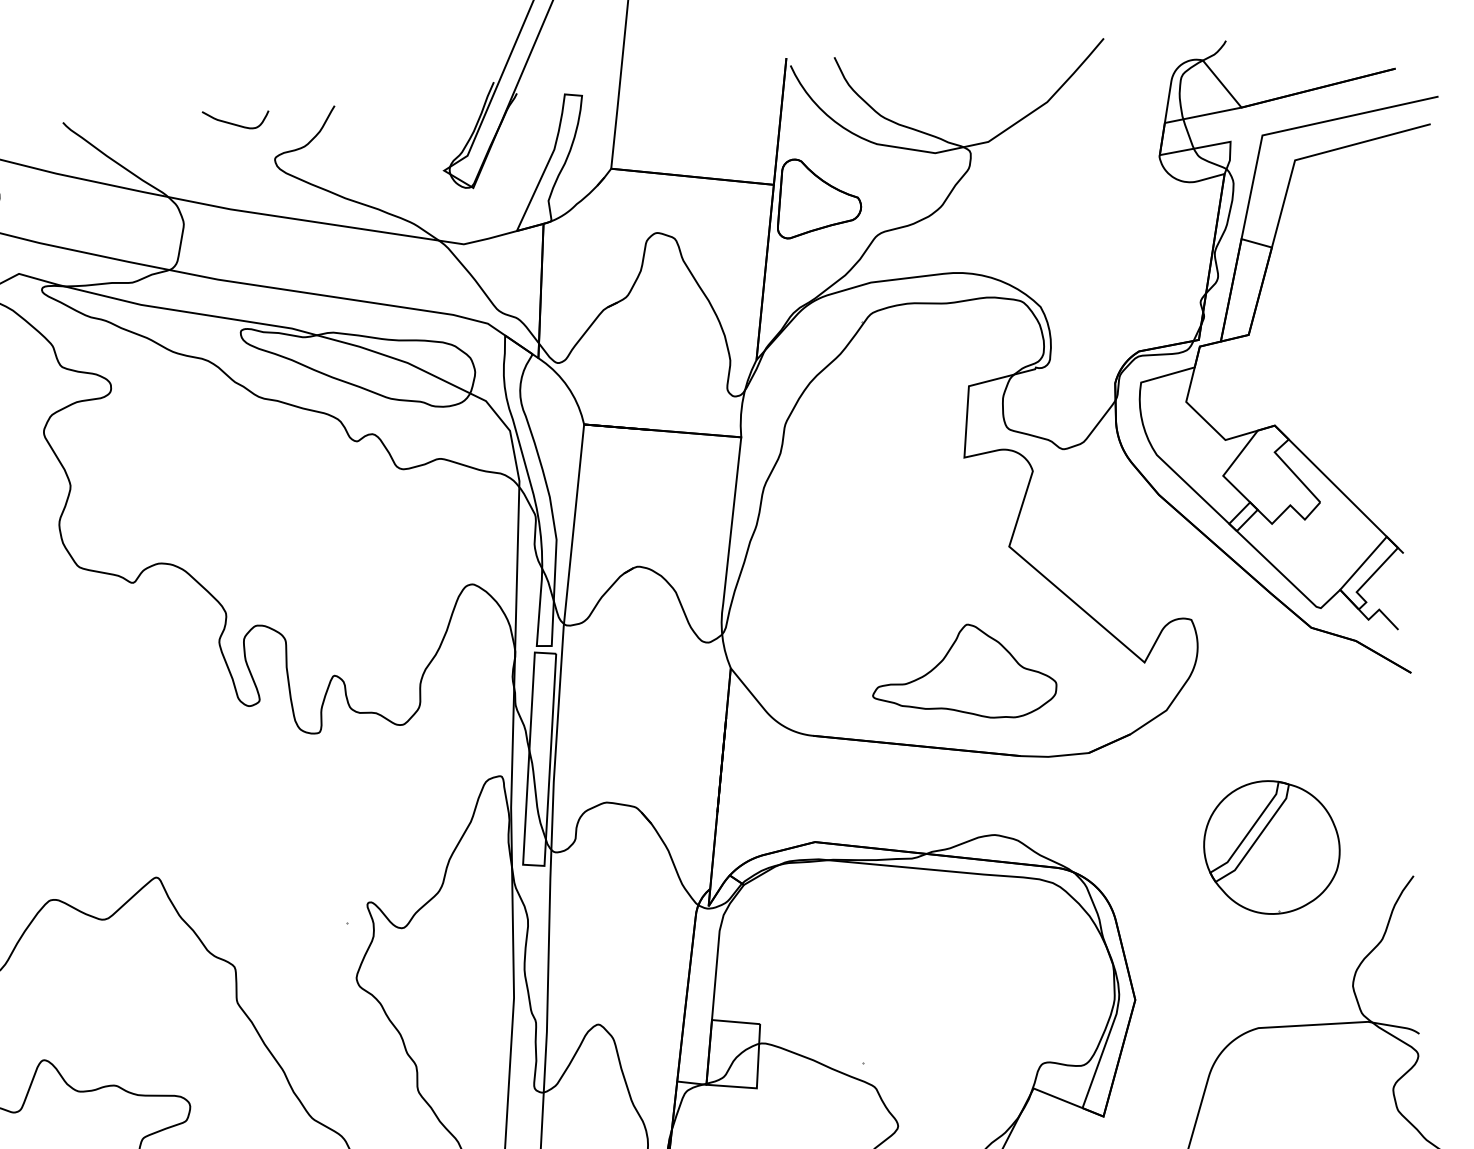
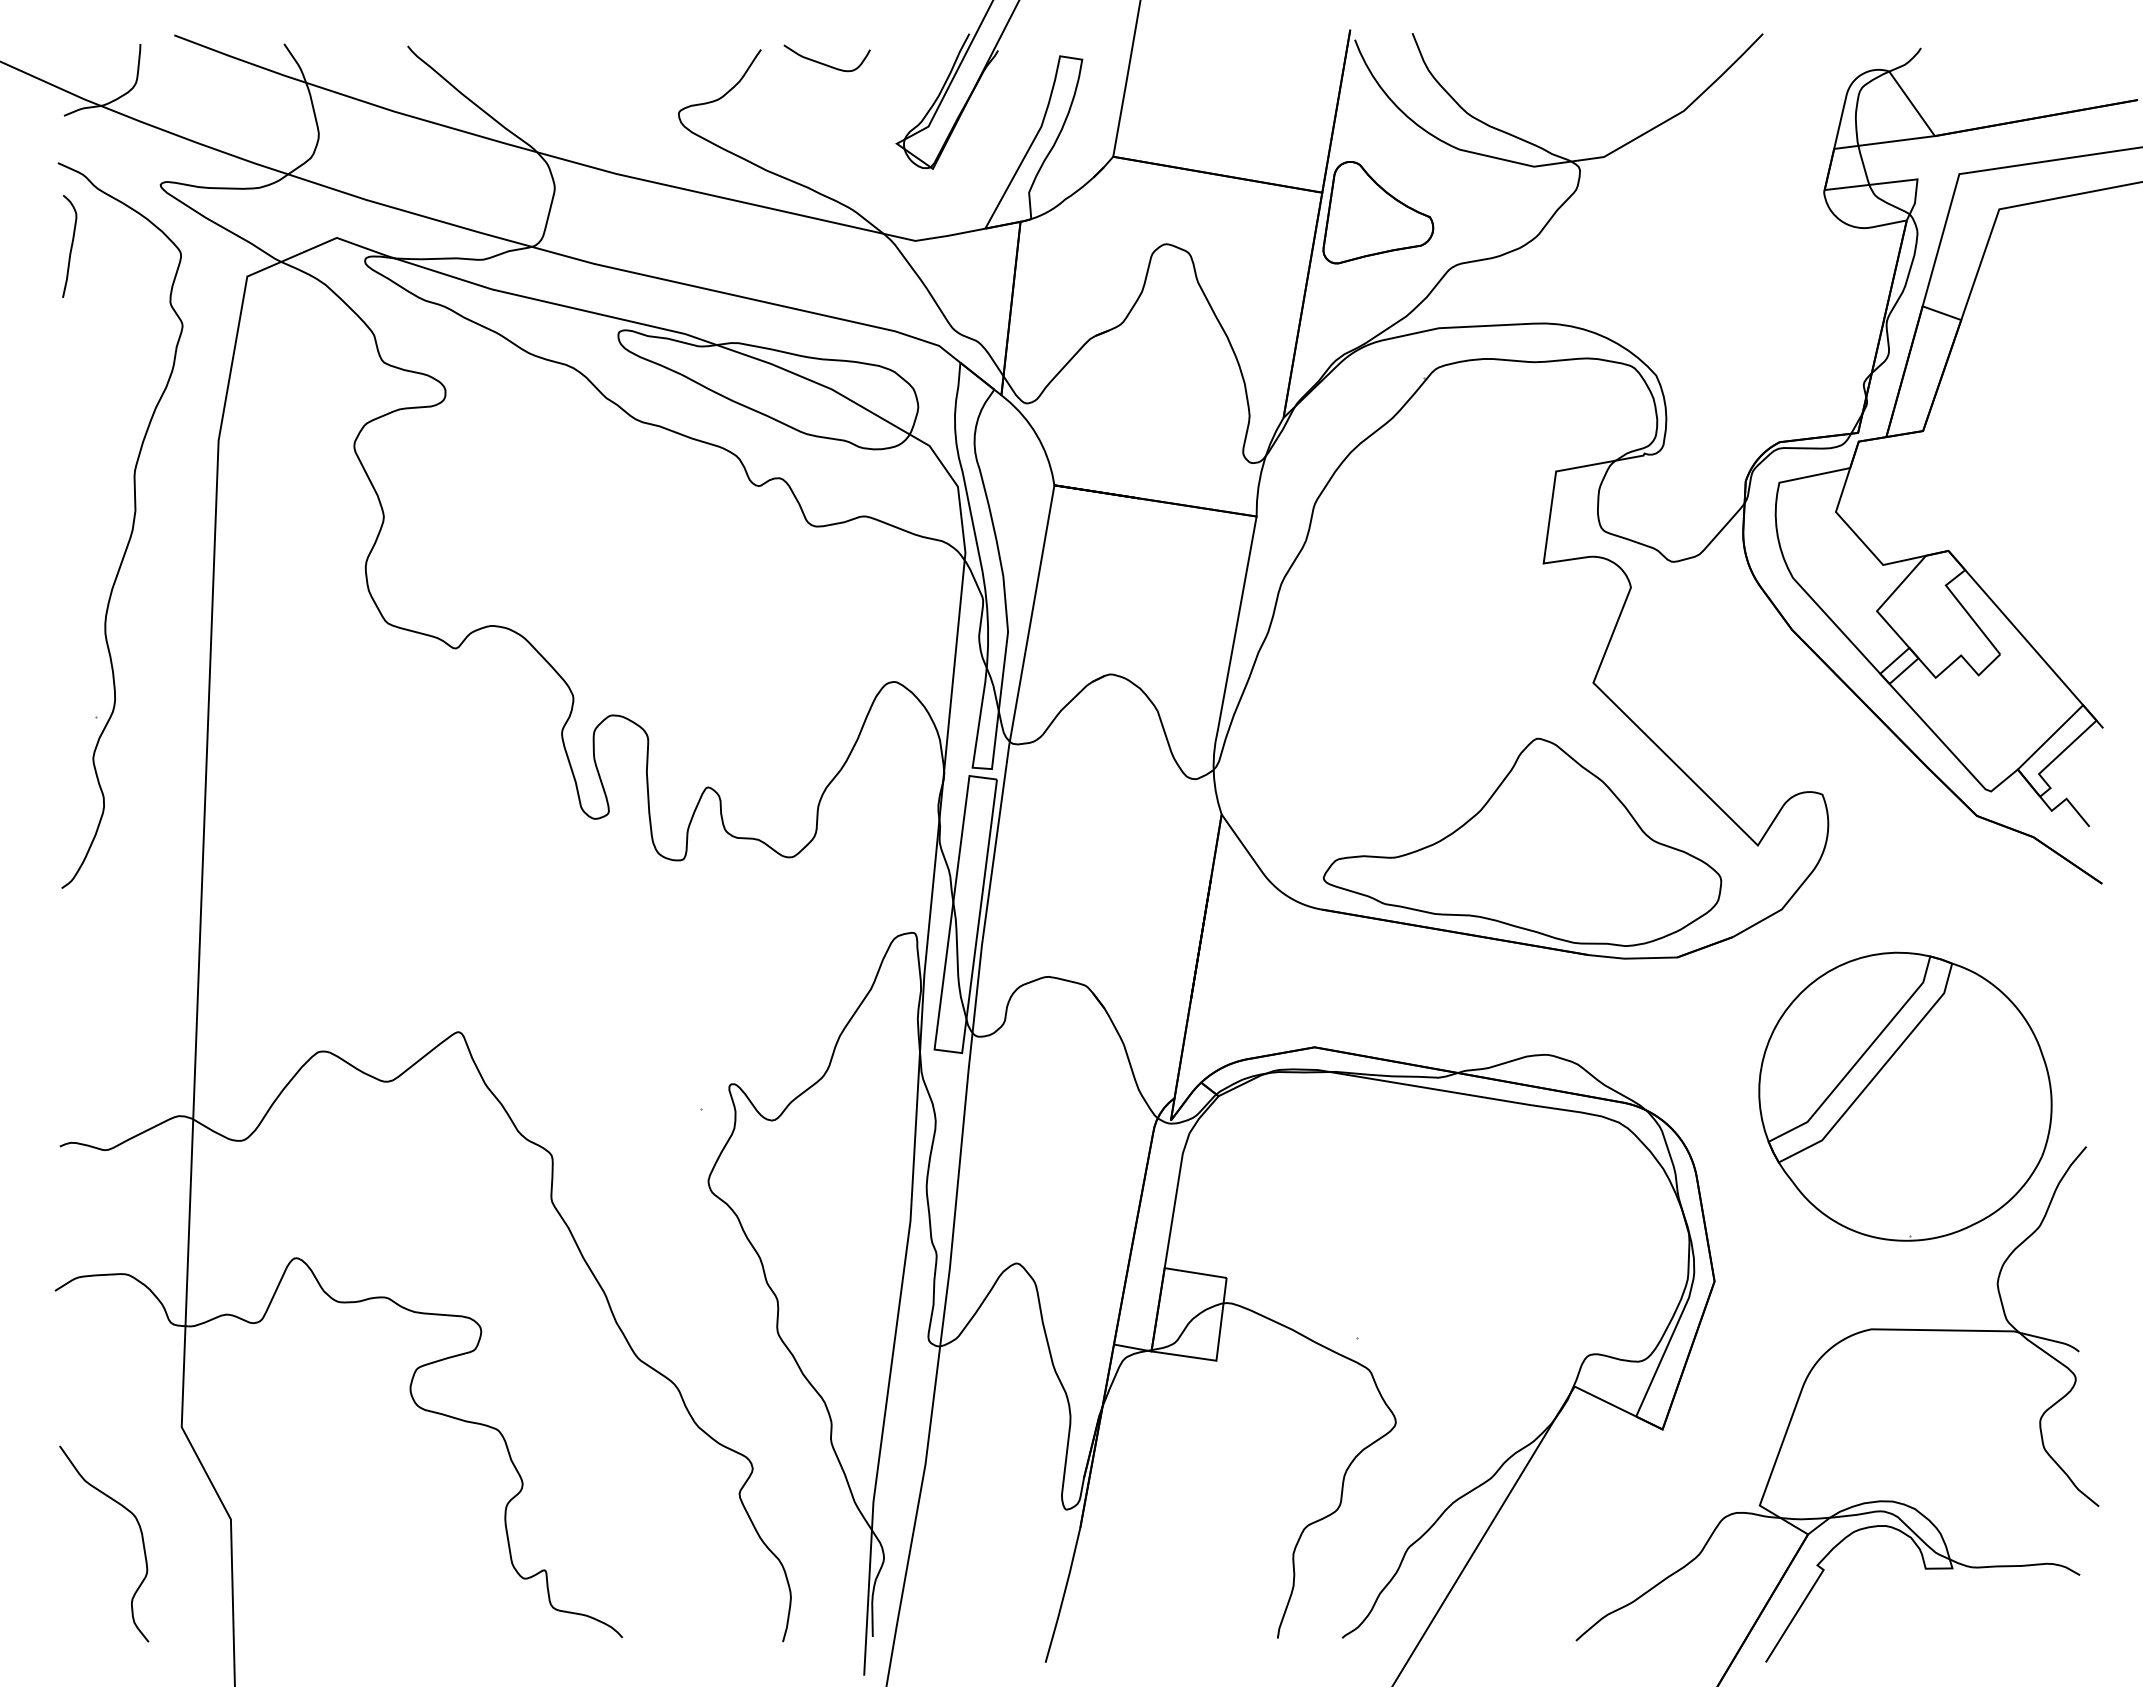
curve: (234, 123) -> (824, 63), moved
part: (963, 672) -> (1522, 841), size x1.67
part: (1271, 847) -> (1905, 1096), size x1.67

